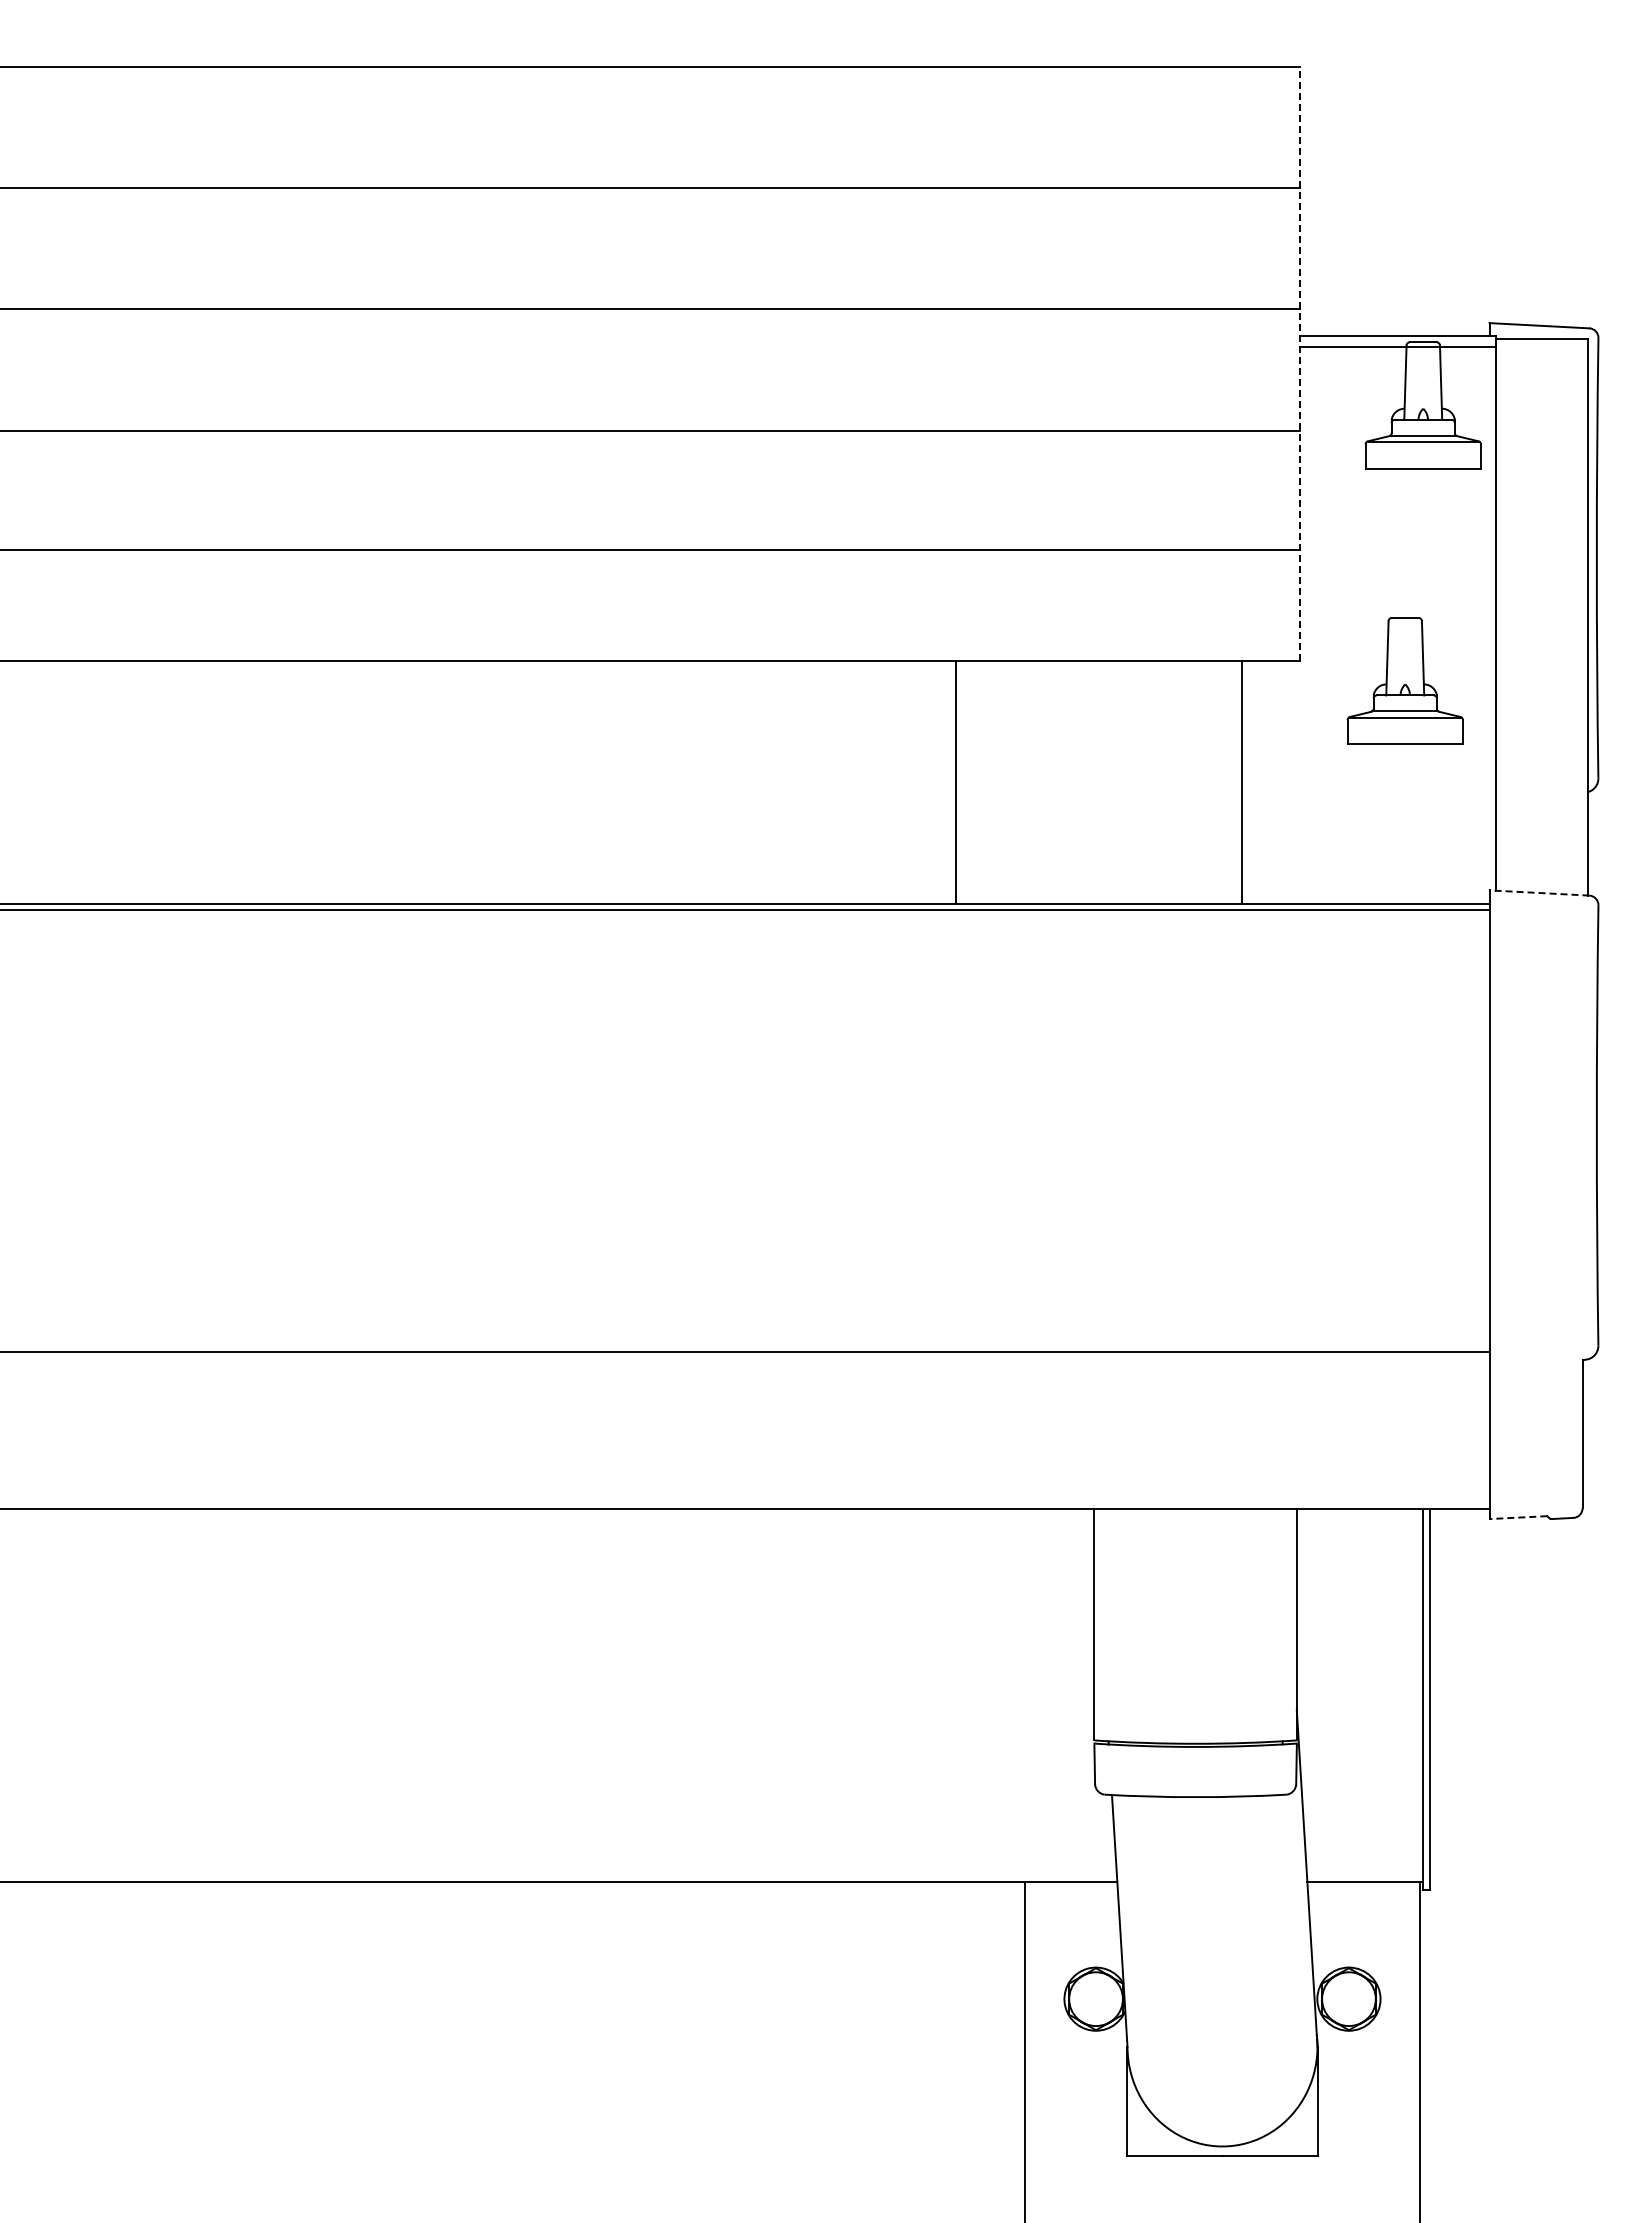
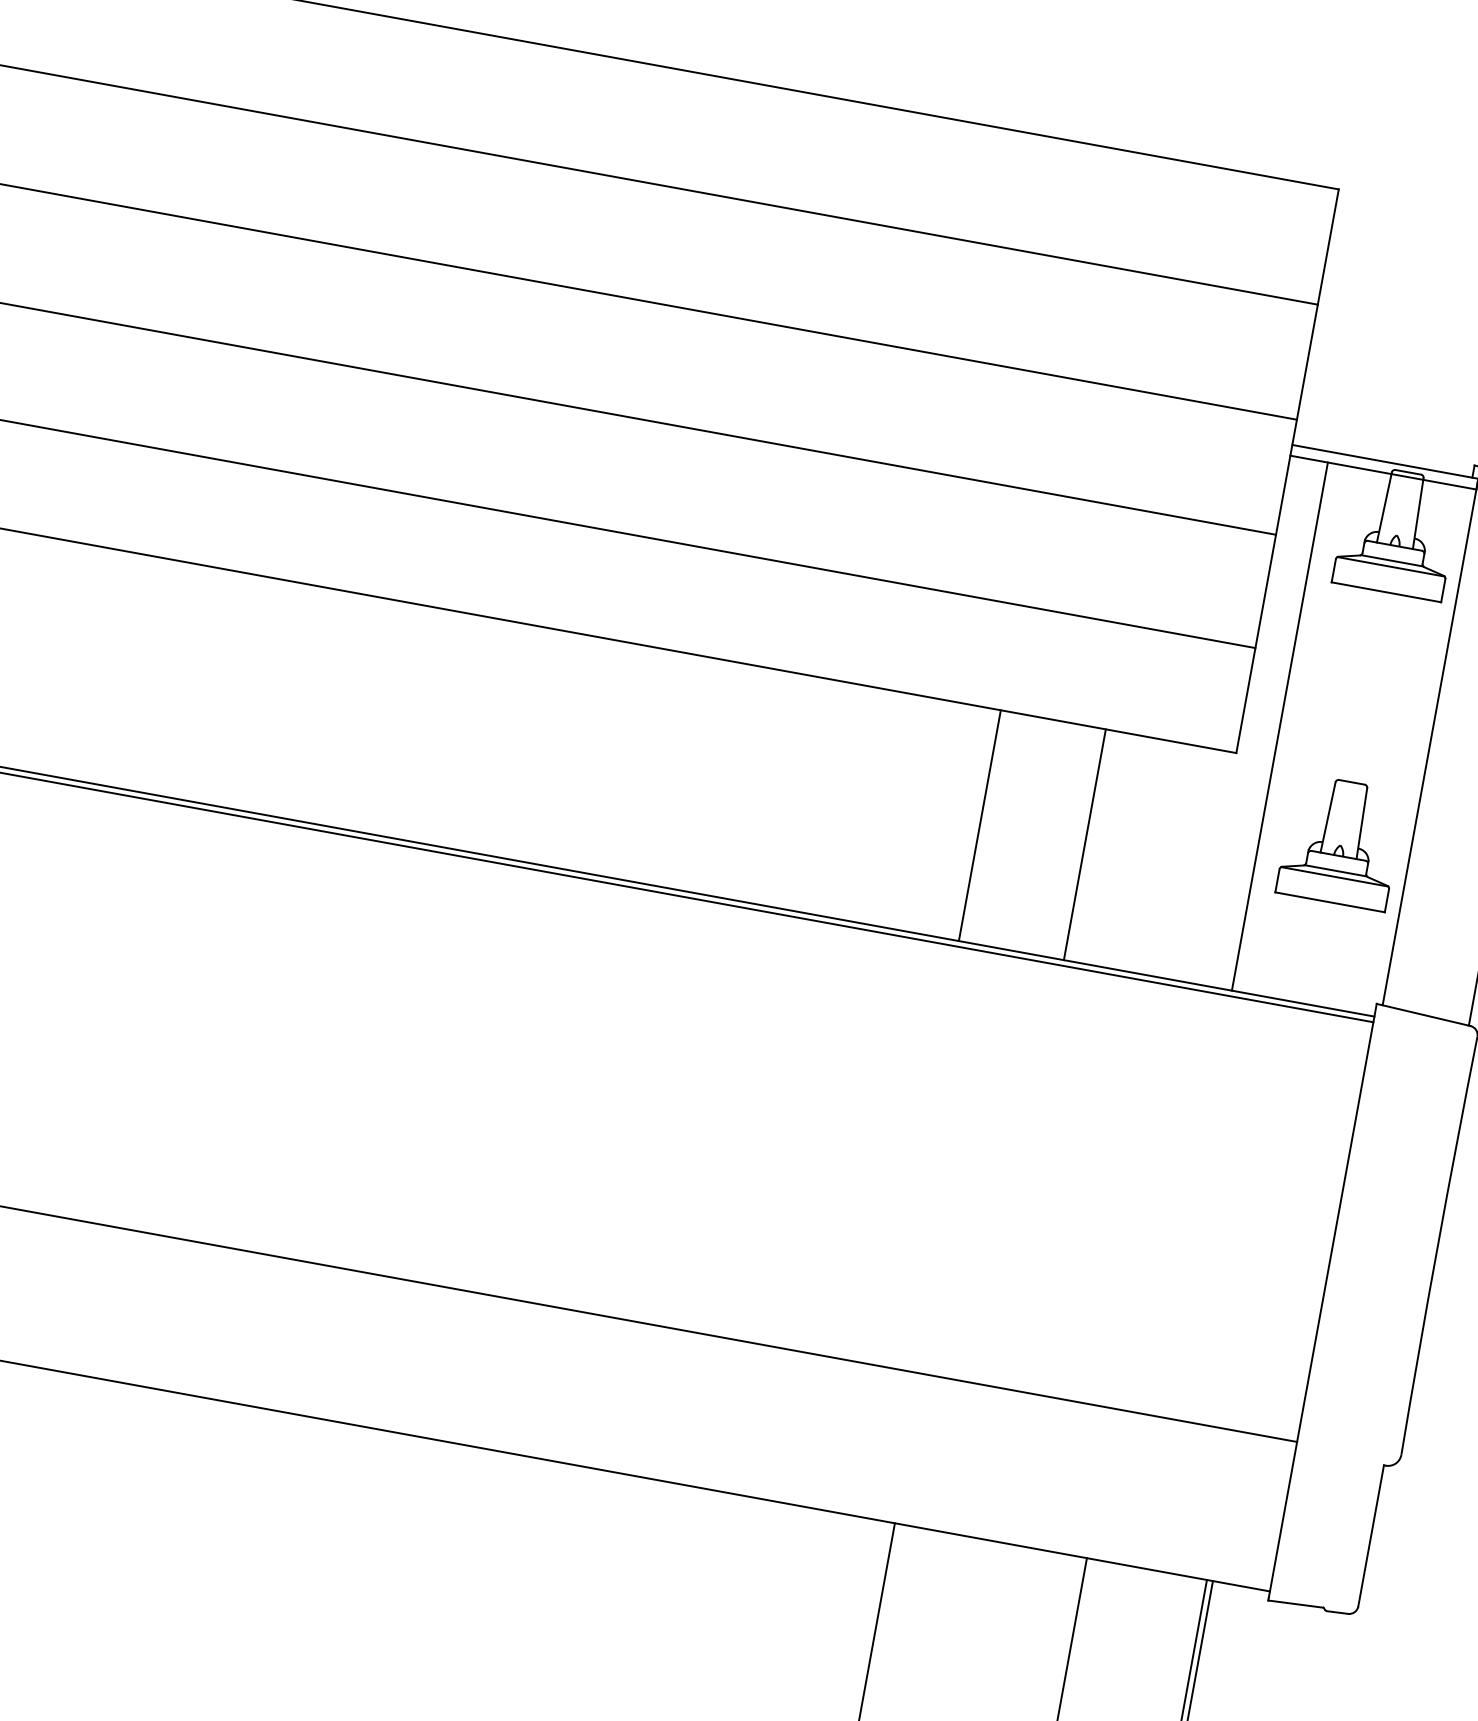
line: (1299, 363) -> (1287, 471), dashed -> solid
line: (1339, 625) -> (1279, 726), added
part: (1404, 680) -> (1340, 841), moved
line: (955, 781) -> (979, 824), moved
line: (1242, 781) -> (1085, 844), moved
line: (1539, 893) -> (1423, 1015), dashed -> solid
line: (1518, 1517) -> (1295, 1604), dashed -> solid

